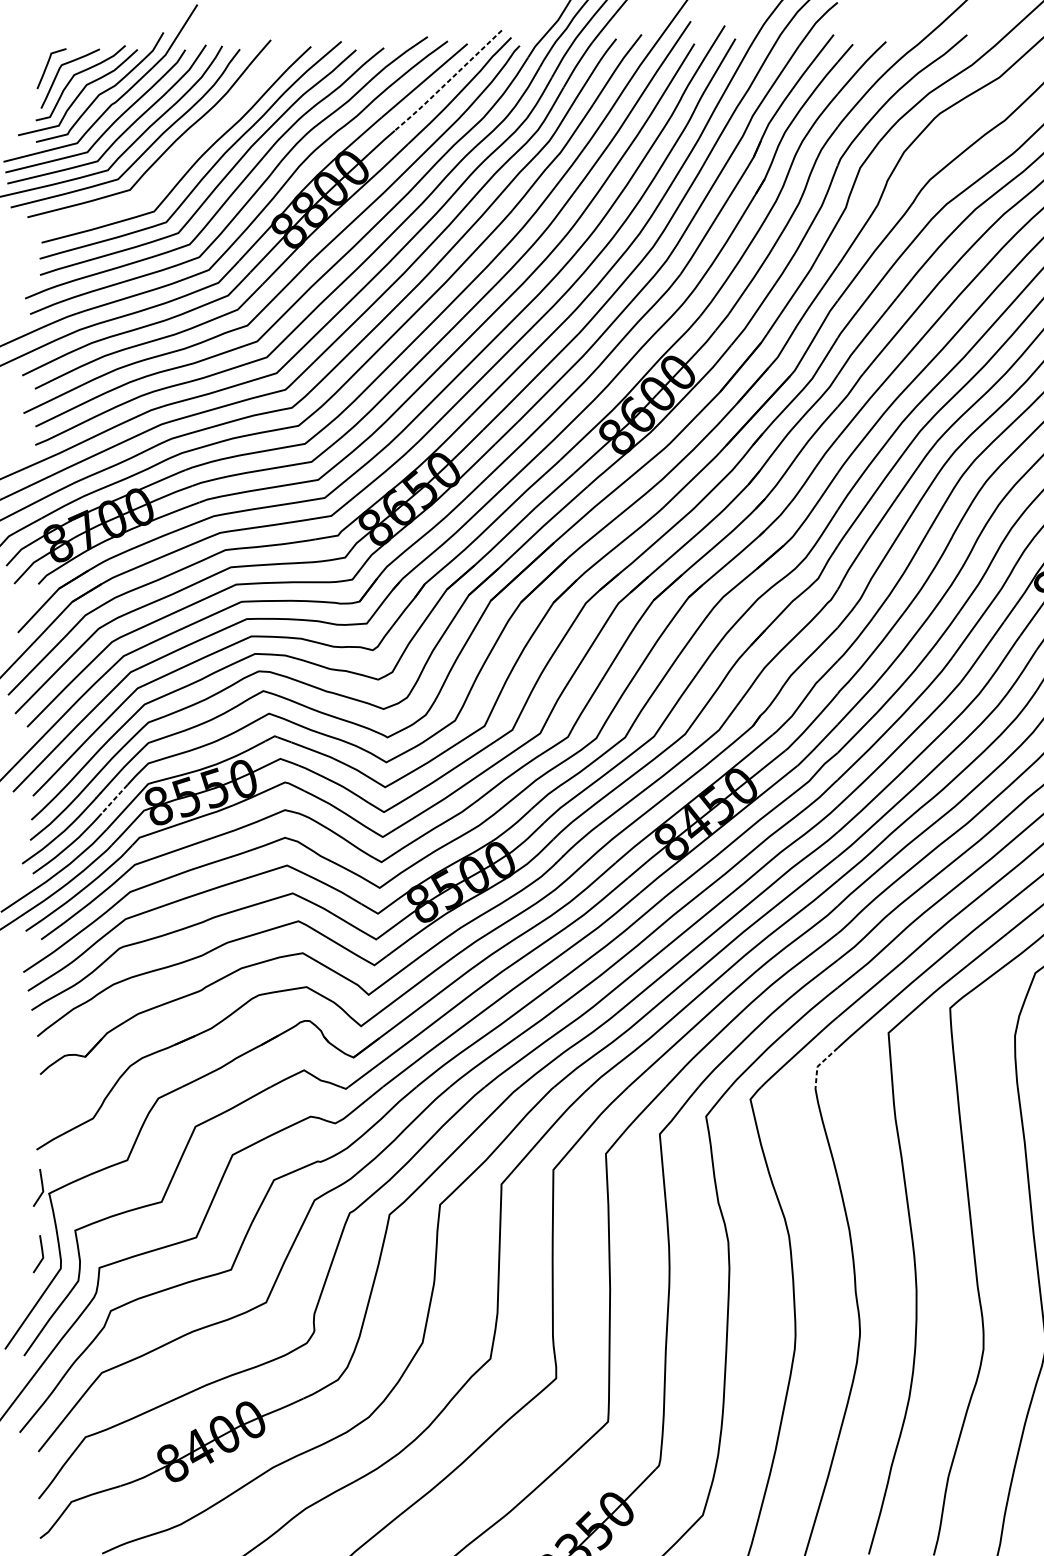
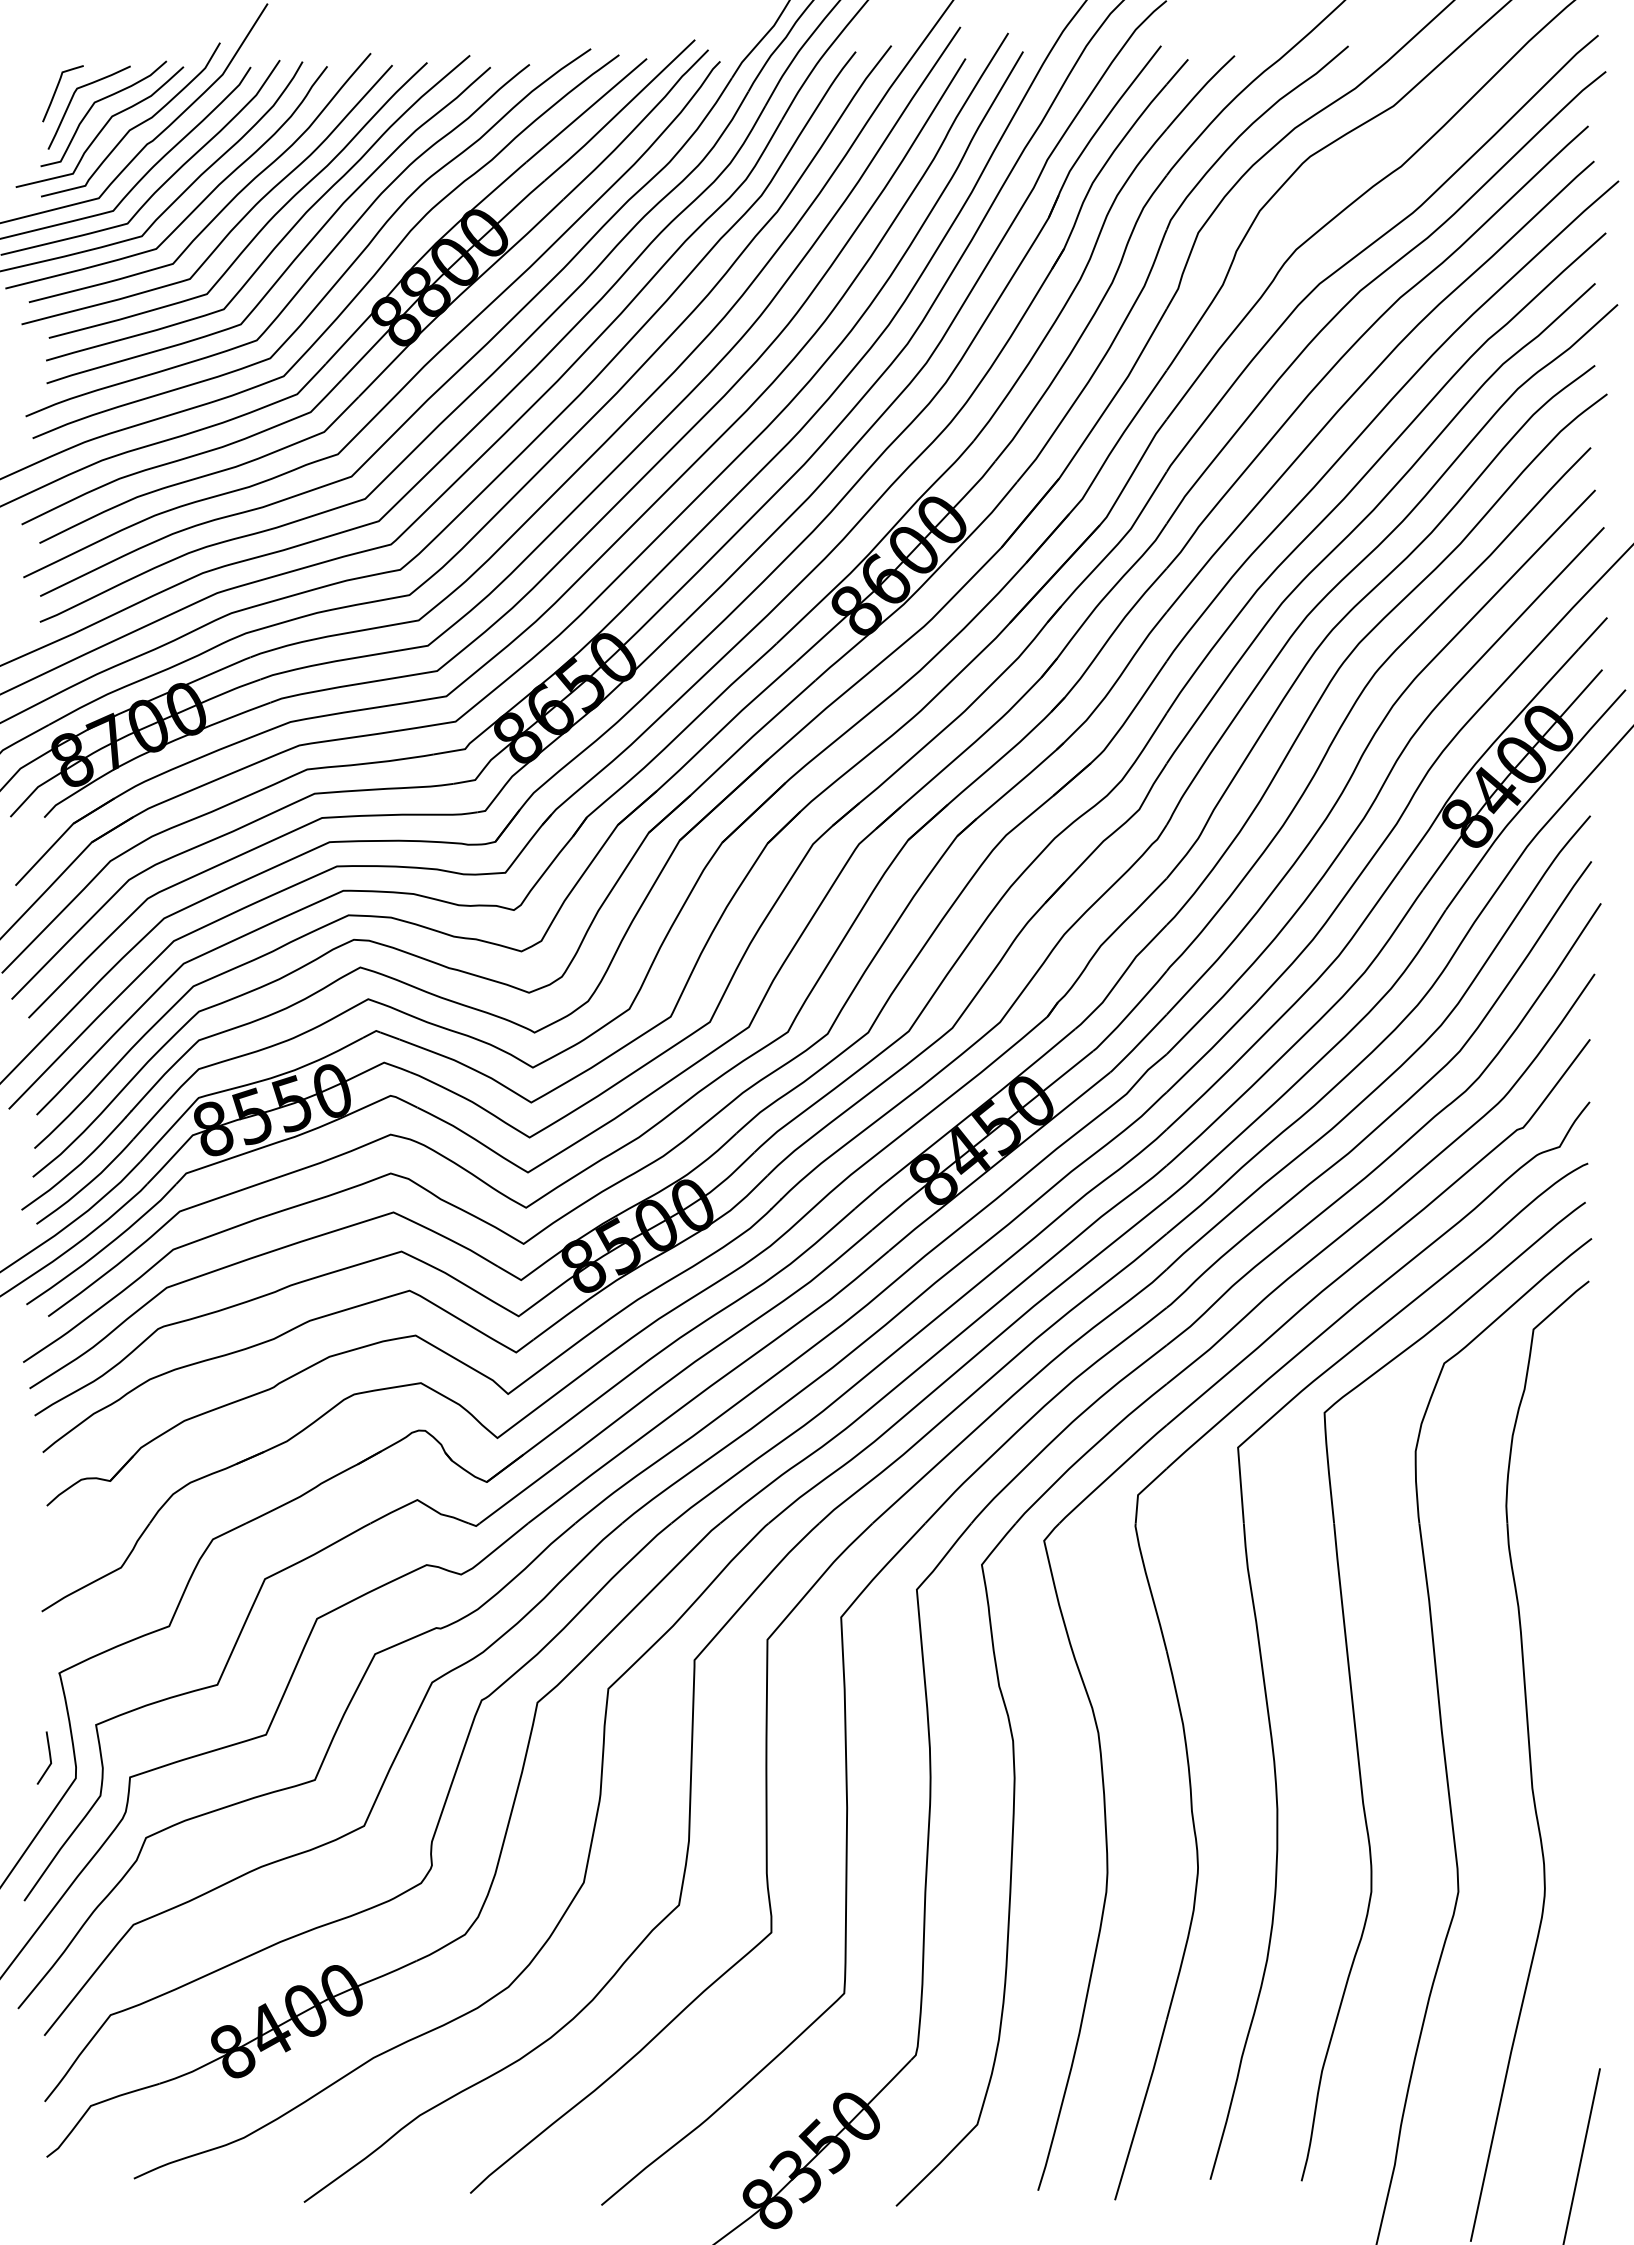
line: (448, 82) -> (619, 112), dashed -> solid
curve: (175, 161) -> (236, 223), added
line: (114, 798) -> (151, 1118), dashed -> solid
line: (819, 1064) -> (1141, 1491), dashed -> solid
line: (42, 1187) -> (49, 1664), removed

